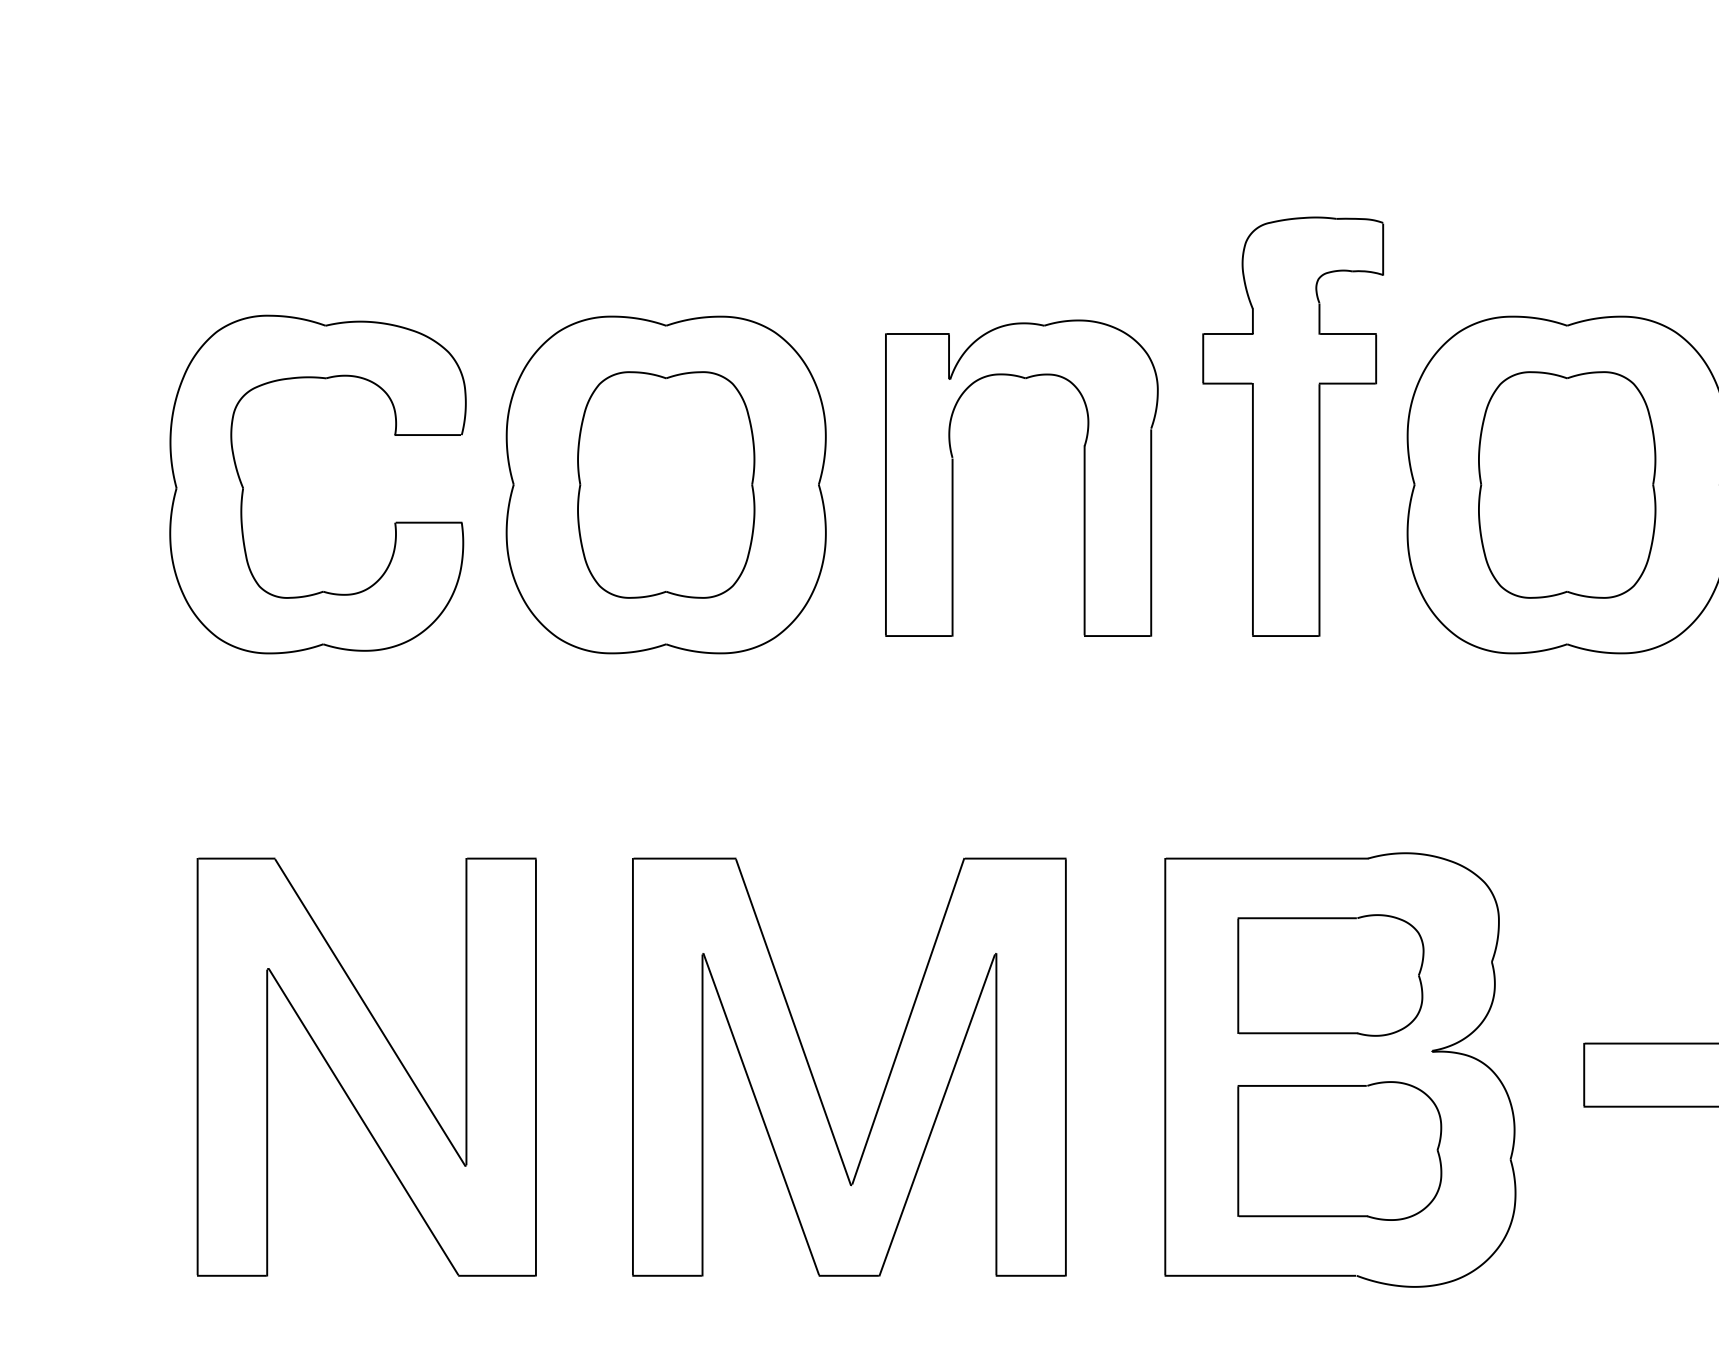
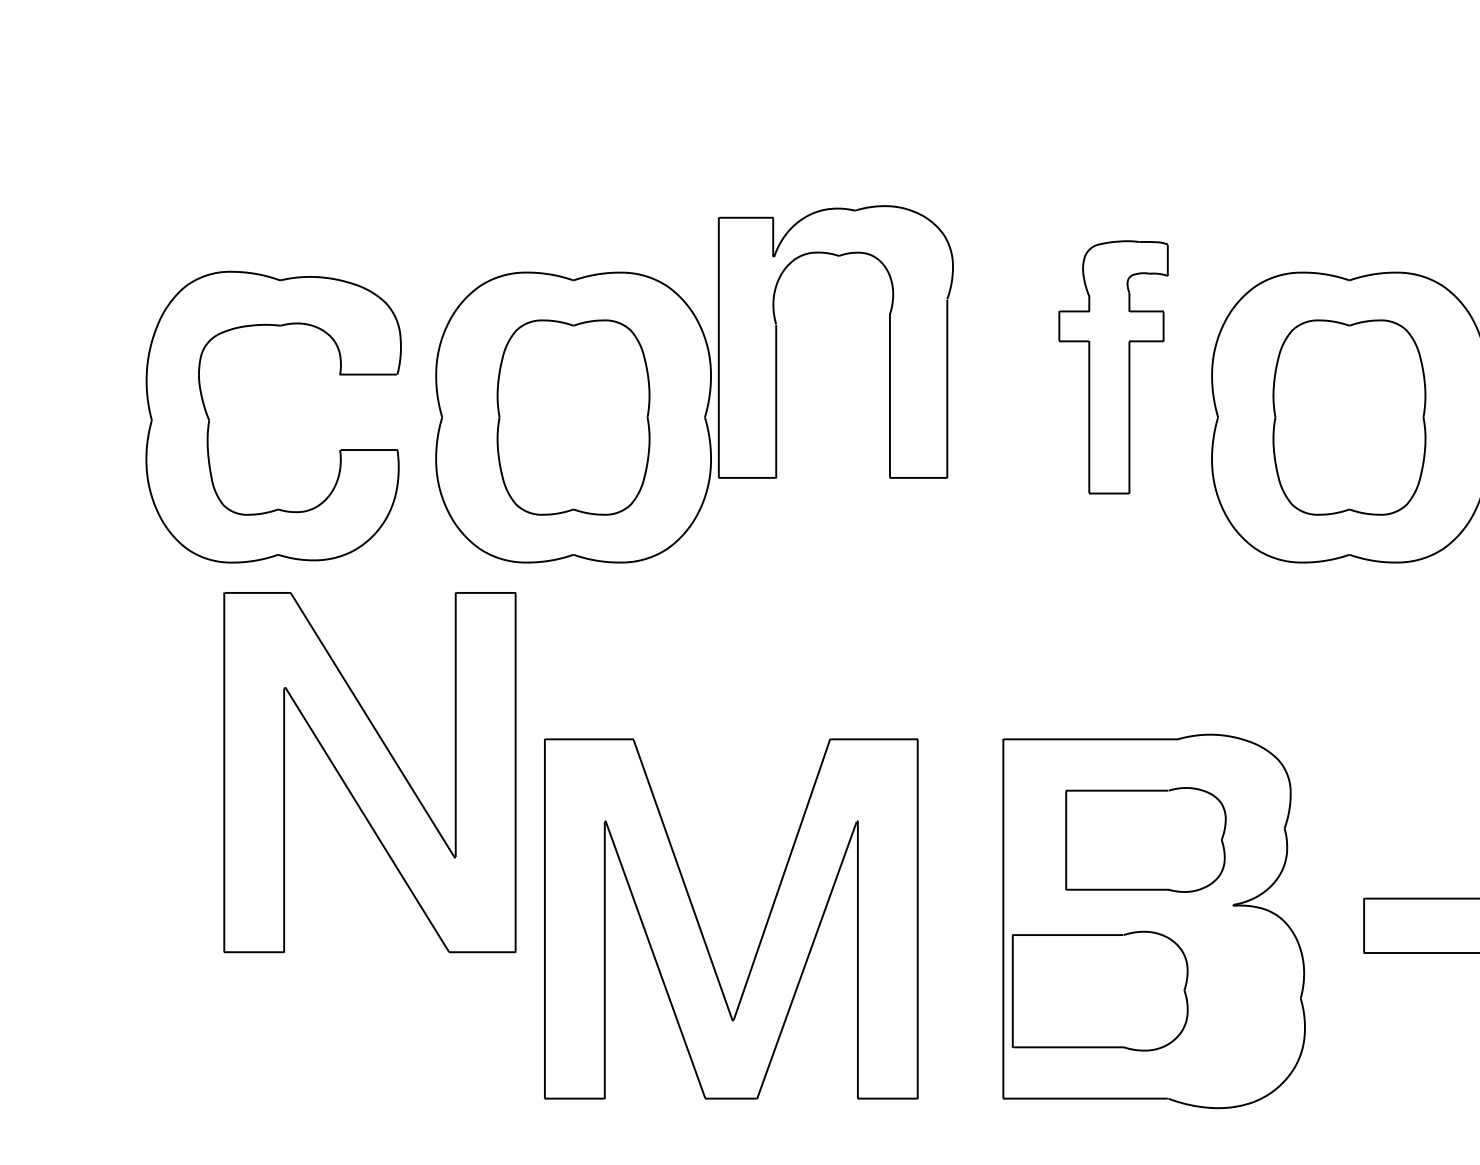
part: (1293, 426) -> (1113, 367), size x0.7
part: (1083, 477) -> (888, 341), moved
part: (366, 1066) -> (369, 771), moved
part: (1339, 1150) -> (1099, 990), moved

